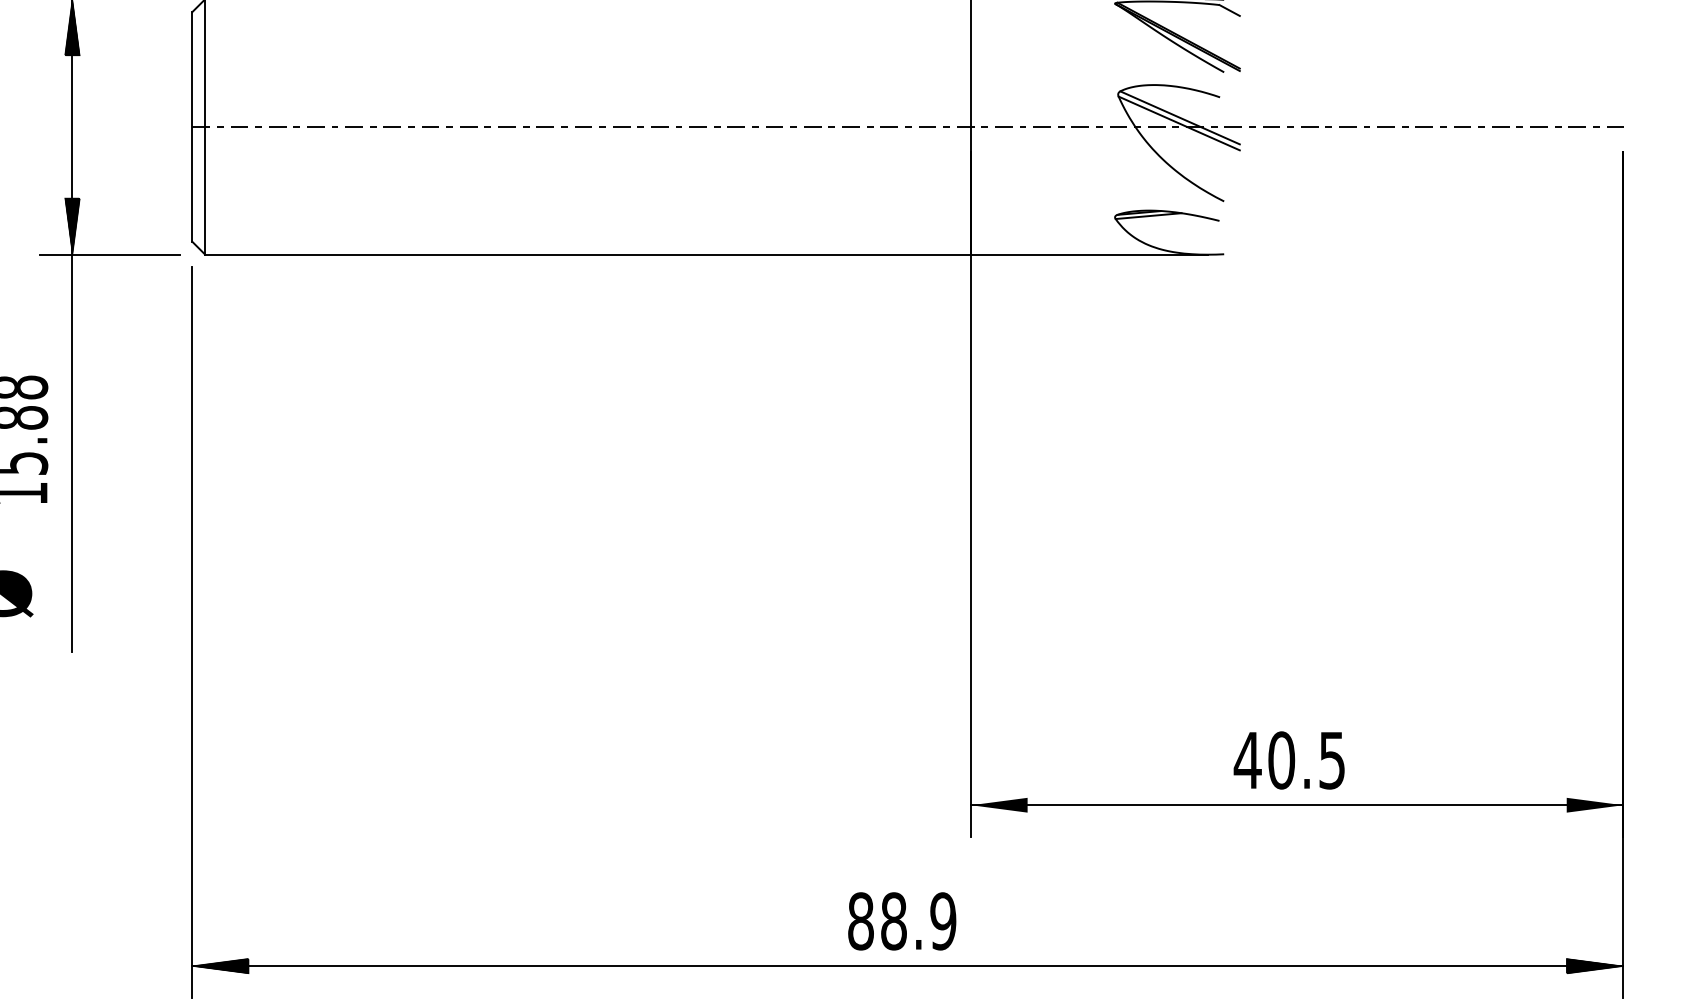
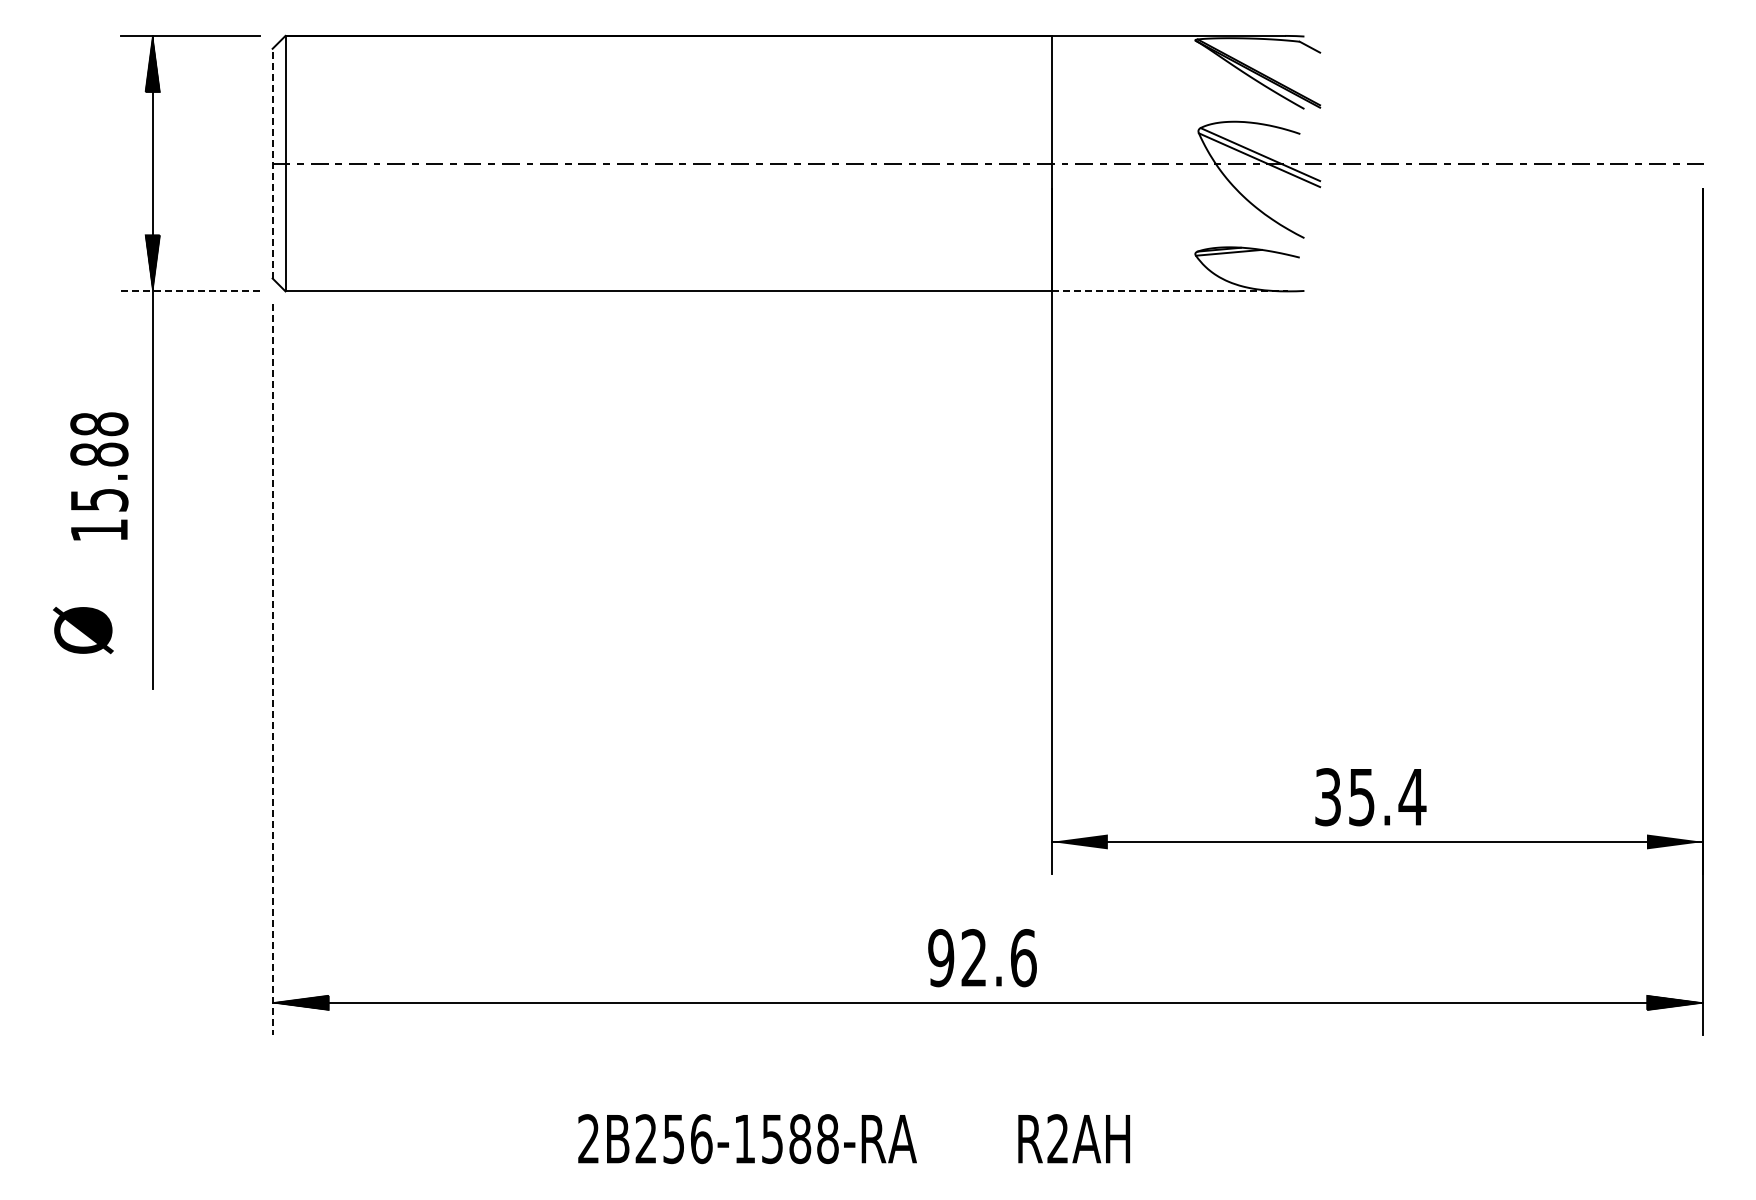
line: (192, 126) -> (272, 163), solid -> dashed
line: (110, 254) -> (190, 291), solid -> dashed
line: (1090, 254) -> (1170, 291), solid -> dashed
line: (192, 633) -> (272, 670), solid -> dashed
text: (1290, 760) -> (1370, 797), 40.5 -> 35.4
text: (902, 921) -> (982, 958), 88.9 -> 92.6

